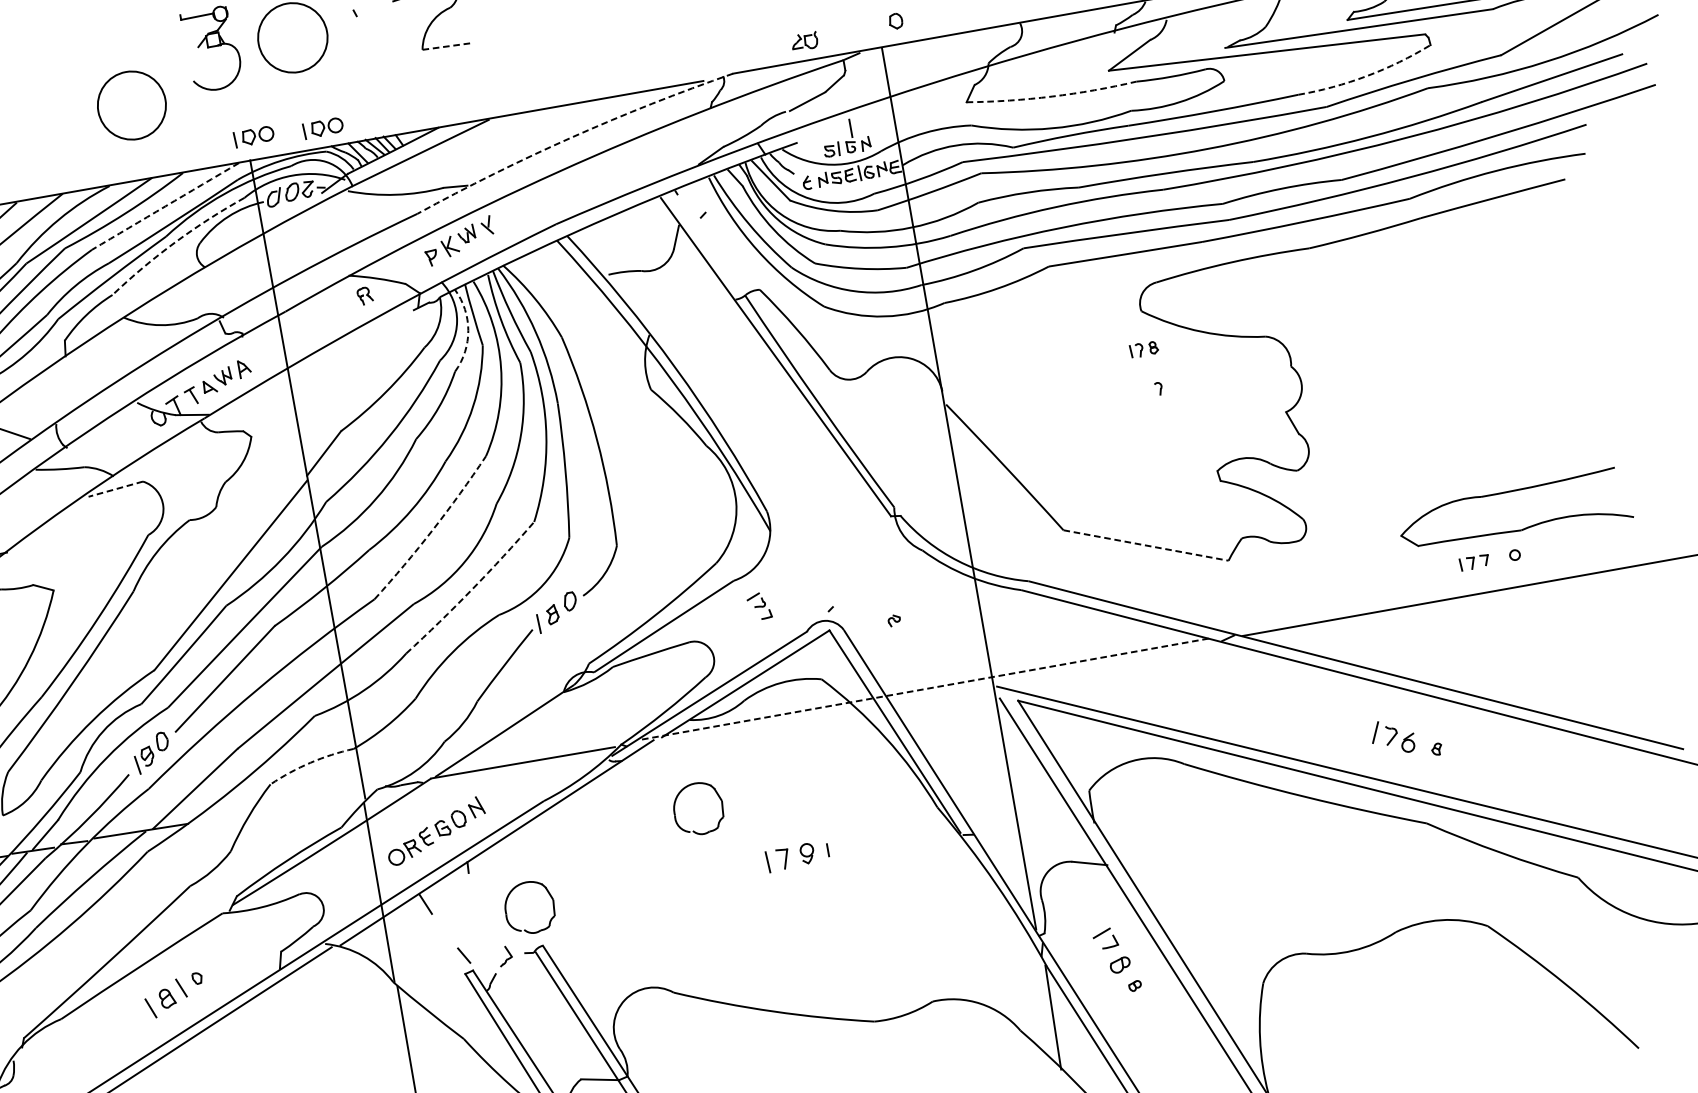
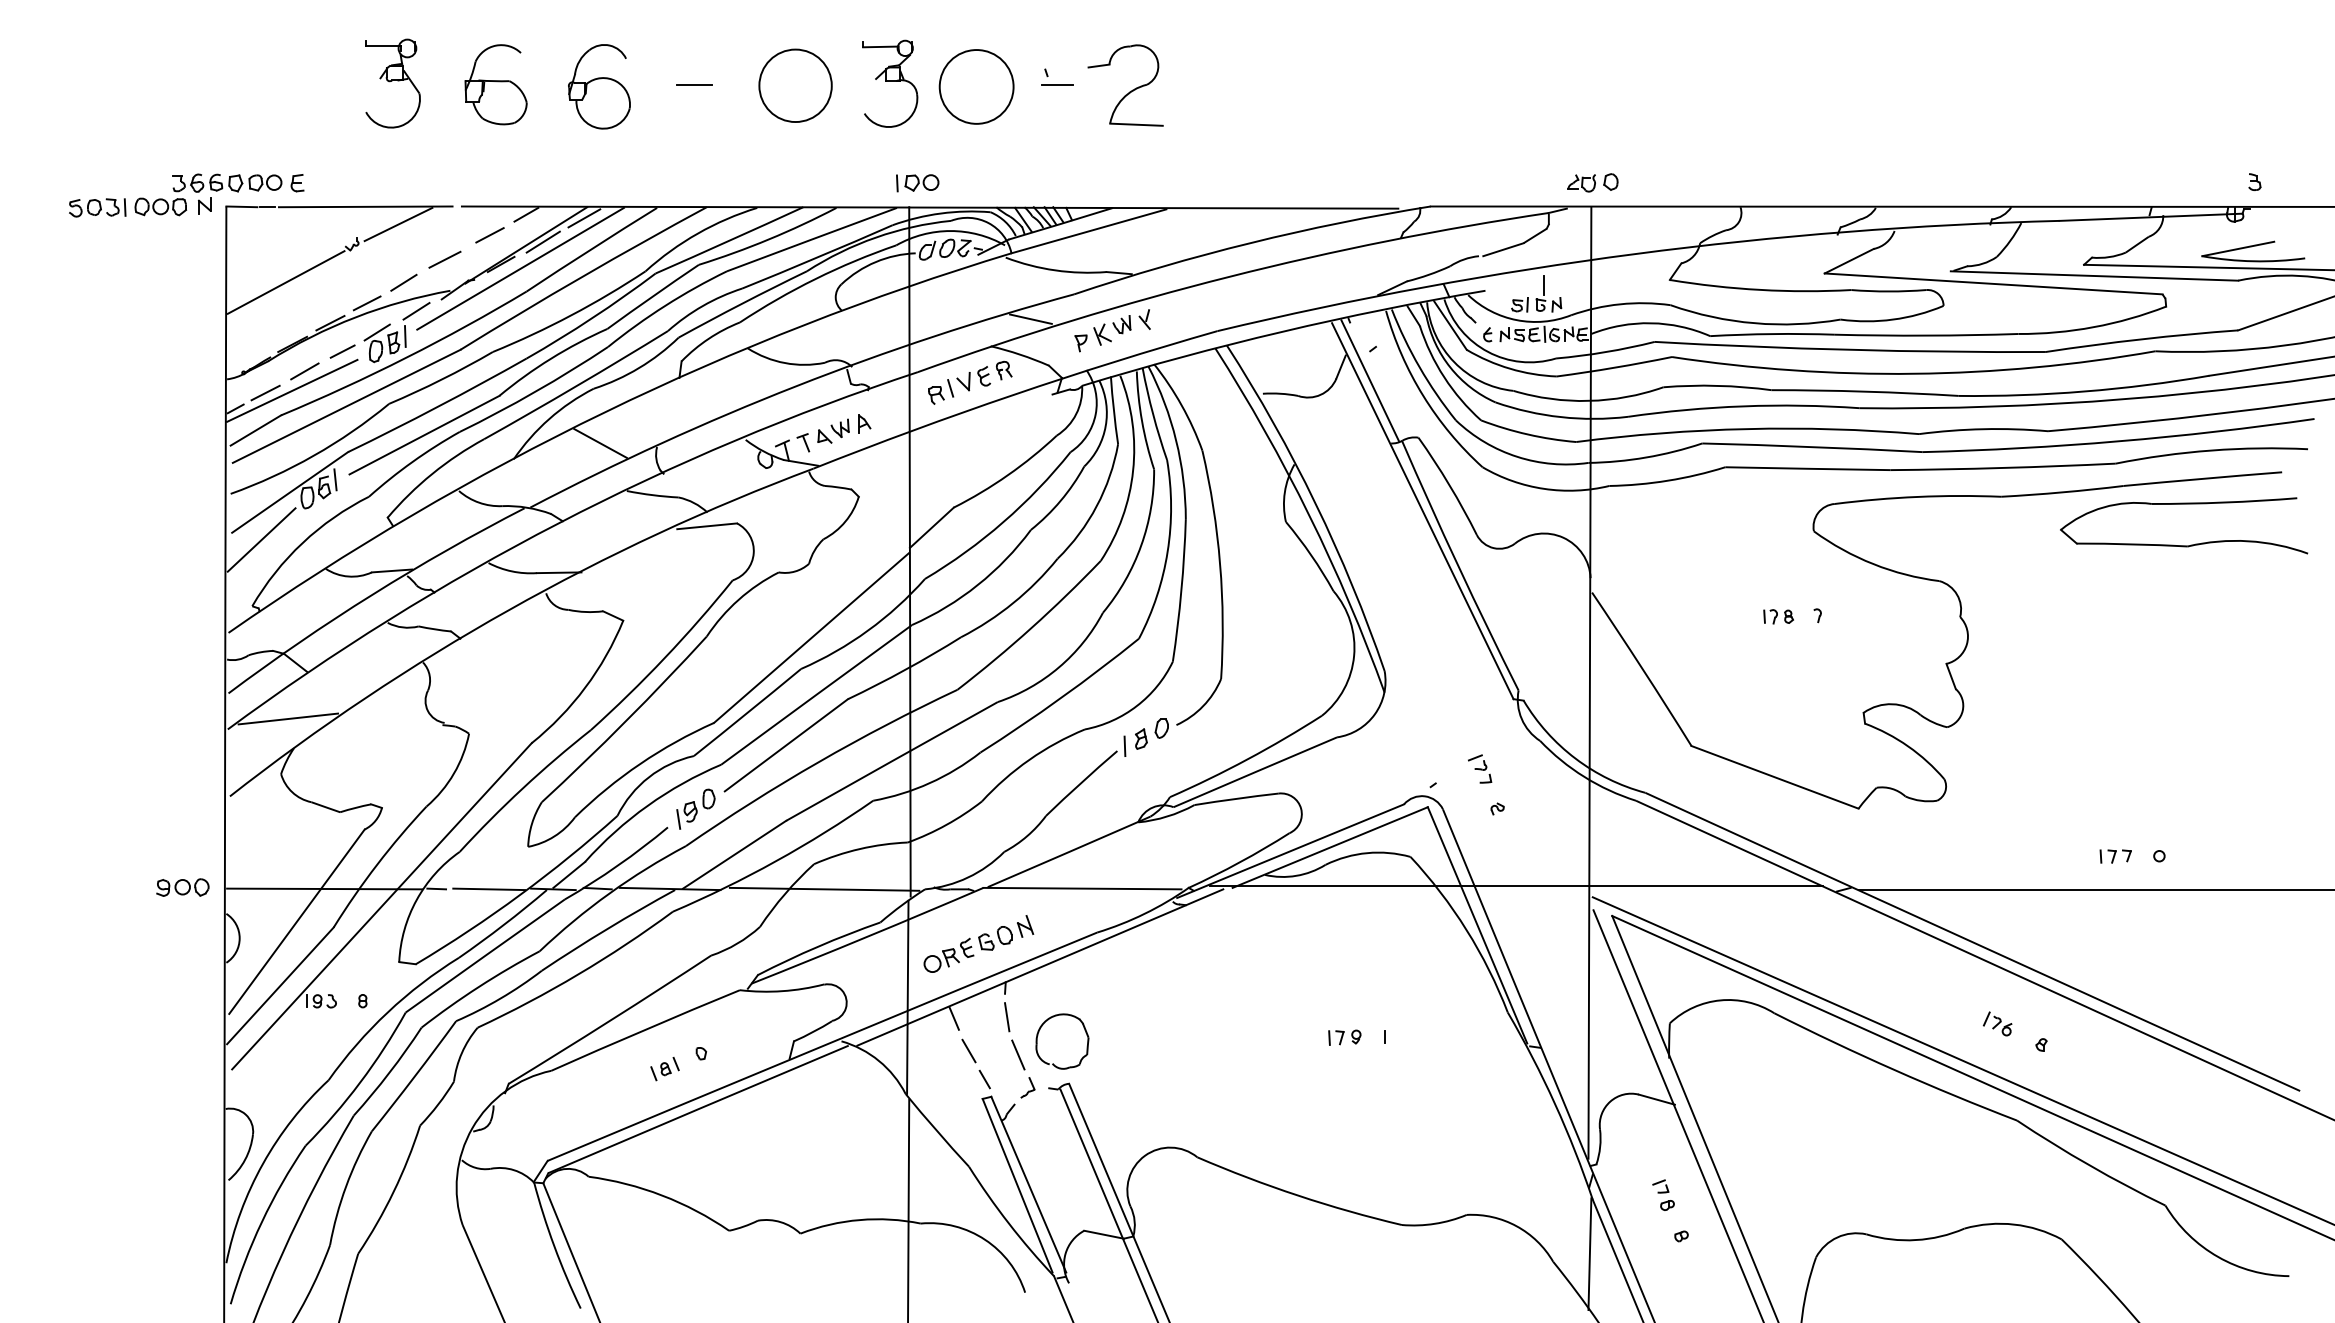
line: (366, 23) -> (1056, 85), added
part: (804, 41) -> (1581, 183), moved
line: (447, 46) -> (1136, 124), dashed -> solid
arc: (1366, 76) -> (2093, 327), dashed -> solid
line: (31, 82) -> (694, 84), added
arc: (1052, 96) -> (1760, 289), dashed -> solid
circle: (131, 105) -> (795, 85), moved
part: (323, 128) -> (991, 187), removed
arc: (572, 137) -> (1250, 243), dashed -> solid
arc: (165, 206) -> (811, 239), dashed -> solid
arc: (175, 241) -> (815, 278), dashed -> solid
line: (380, 243) -> (1030, 318), added
line: (705, 244) -> (1370, 380), added
part: (326, 317) -> (959, 385), added
arc: (468, 331) -> (1105, 426), dashed -> solid
part: (1144, 349) -> (1778, 616), moved
line: (115, 489) -> (706, 526), dashed -> solid
part: (1518, 529) -> (2184, 545), moved
arc: (432, 530) -> (1031, 628), dashed -> solid
line: (1146, 545) -> (1775, 777), dashed -> solid
arc: (472, 589) -> (1061, 697), dashed -> solid
part: (759, 605) -> (1480, 768), moved
line: (924, 689) -> (1516, 886), dashed -> solid
part: (1392, 736) -> (1997, 1023), size x0.62
arc: (310, 763) -> (859, 849), dashed -> solid
line: (284, 805) -> (824, 888), added
part: (693, 830) -> (1248, 991), removed
part: (790, 857) -> (1344, 1037), size x0.62
line: (474, 894) -> (1007, 1017), added
line: (491, 926) -> (1018, 1054), added
line: (444, 931) -> (968, 1050), added
part: (1111, 950) -> (1663, 1194), size x0.62
part: (165, 999) -> (664, 1069), size x0.62

